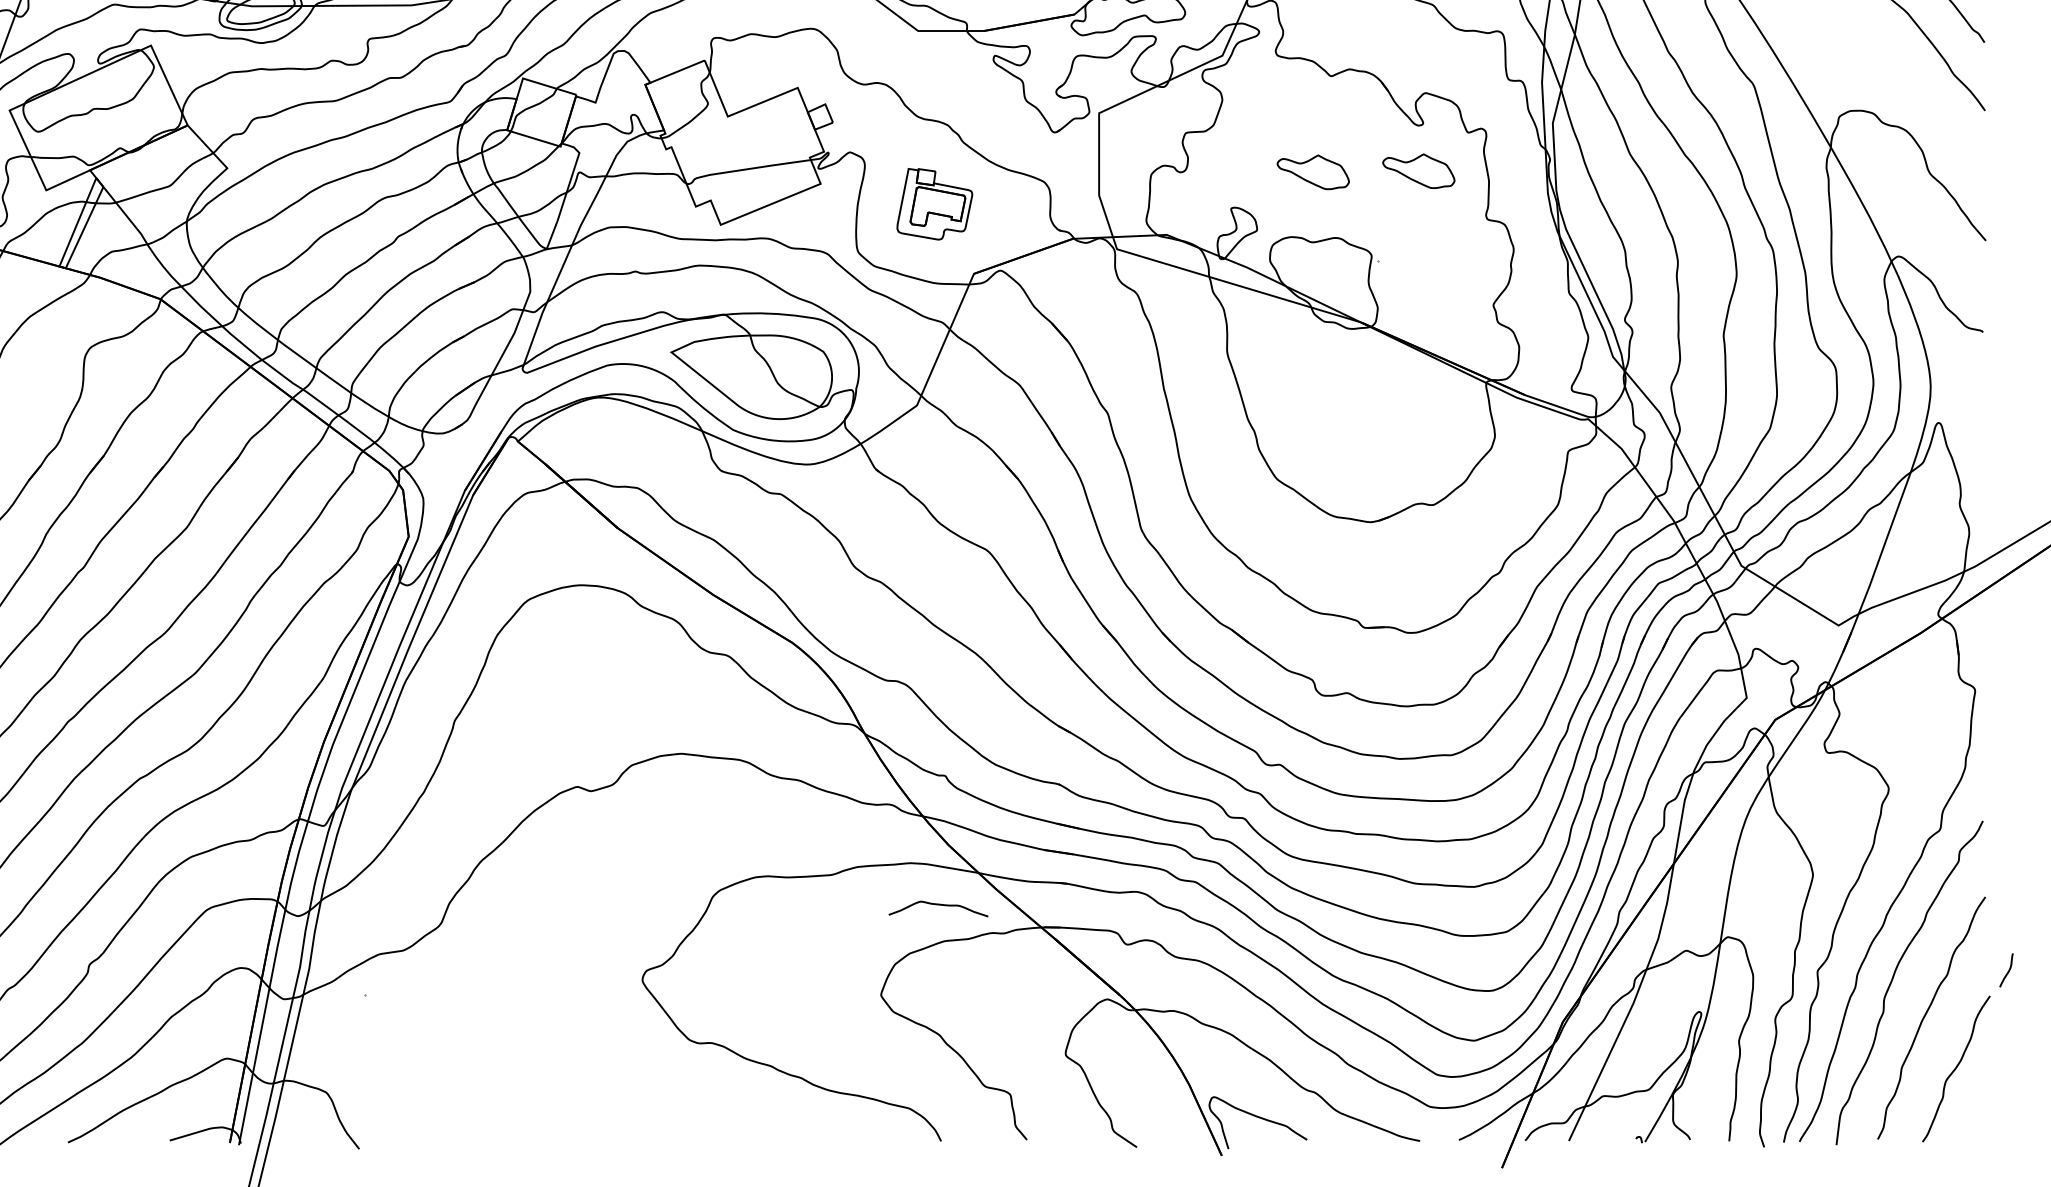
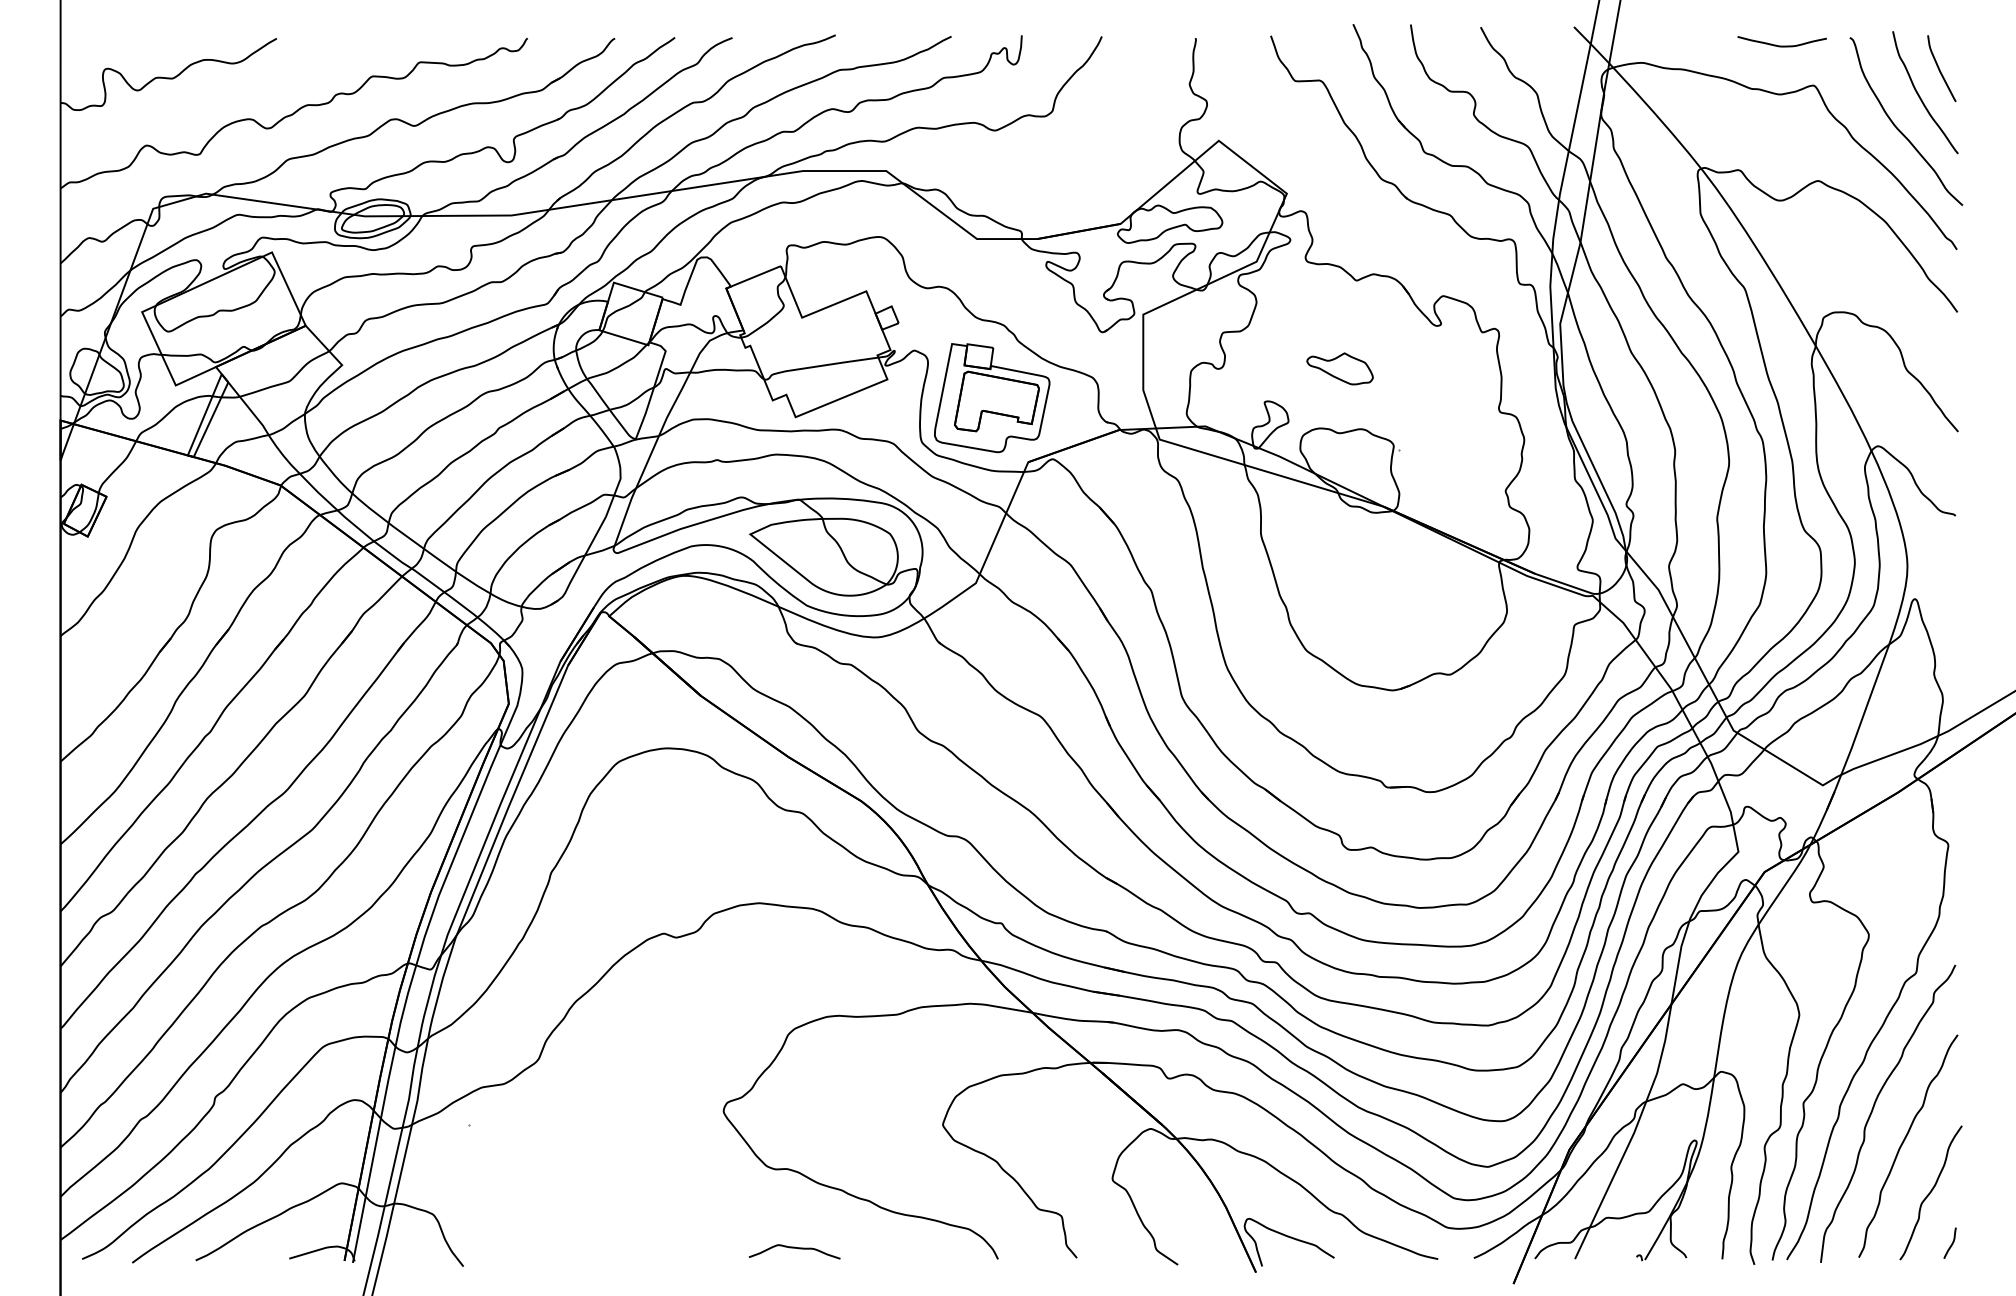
part: (1418, 170) -> (1436, 367), removed
part: (935, 204) -> (992, 398), size x1.67
curve: (938, 905) -> (794, 1248), moved
curve: (2007, 970) -> (1951, 1243), moved

